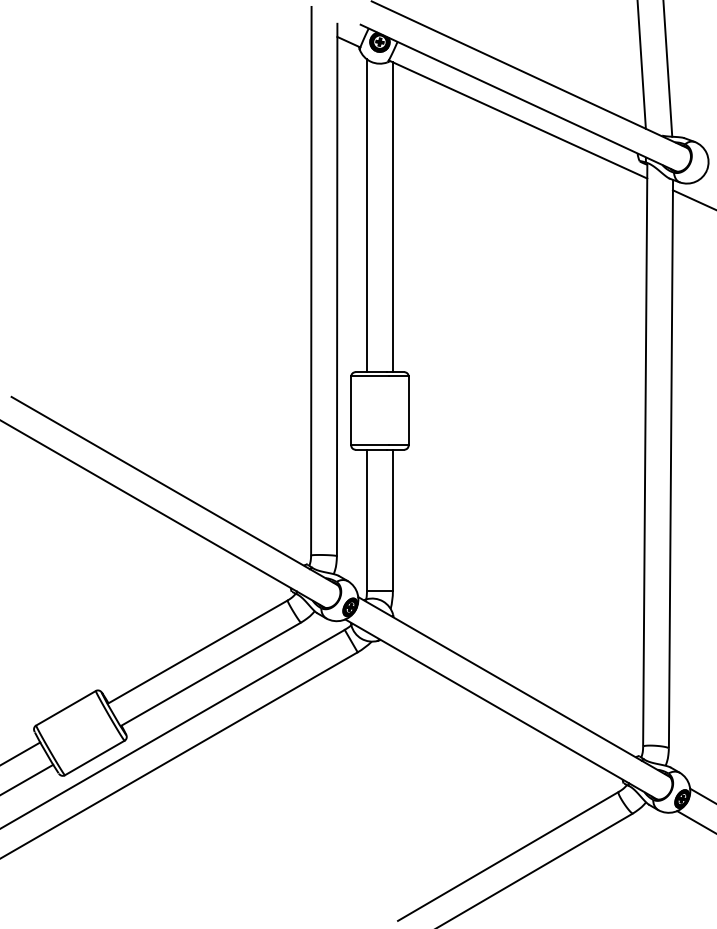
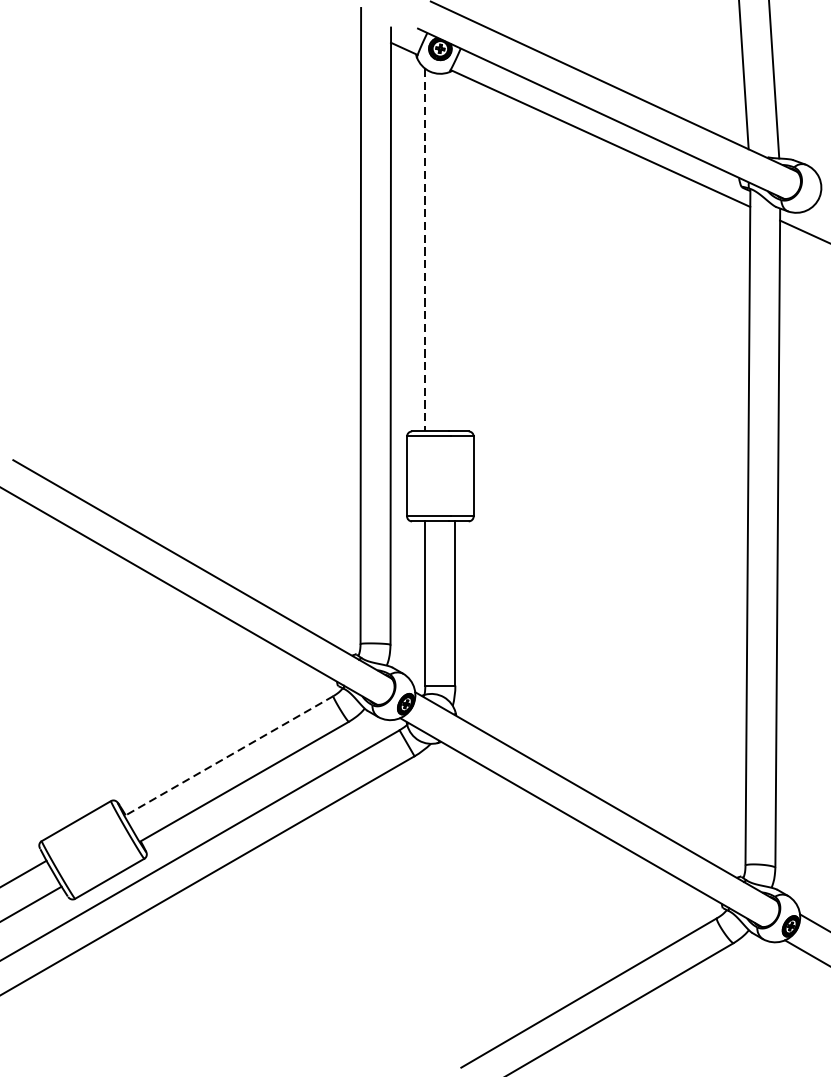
line: (367, 216) -> (425, 250), solid -> dashed
line: (392, 217) -> (454, 252), removed
line: (197, 652) -> (228, 756), solid -> dashed

